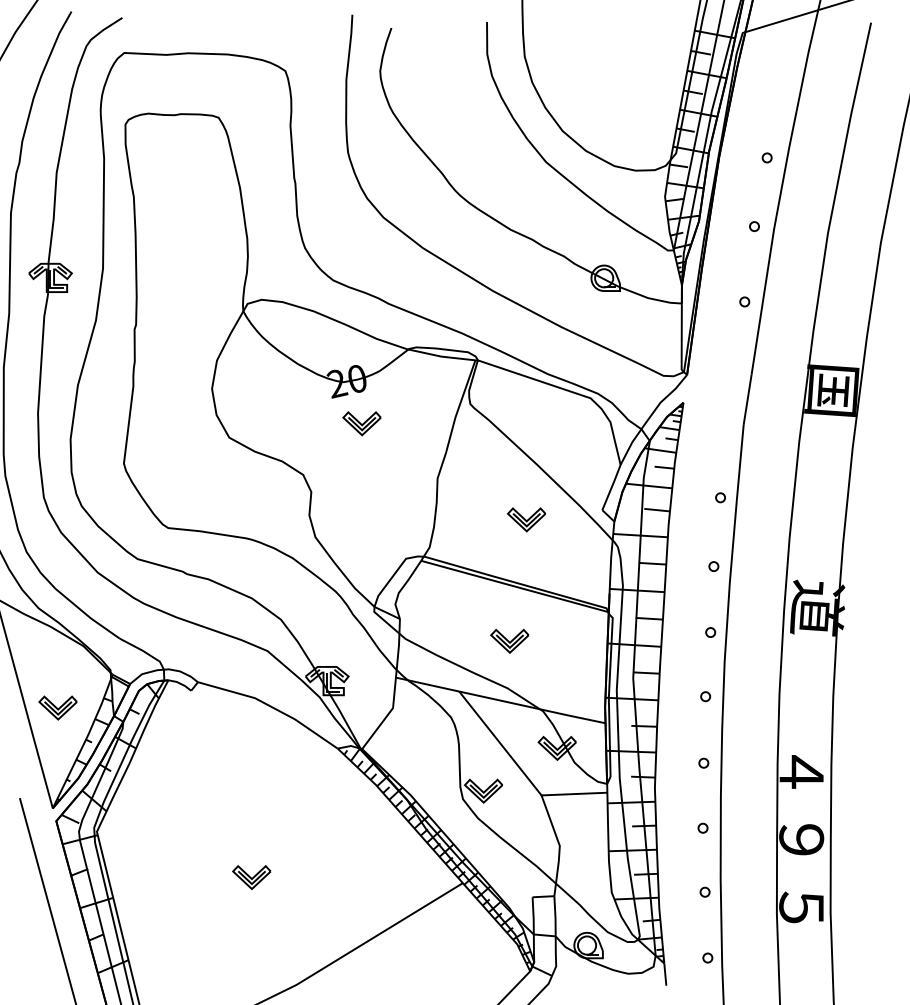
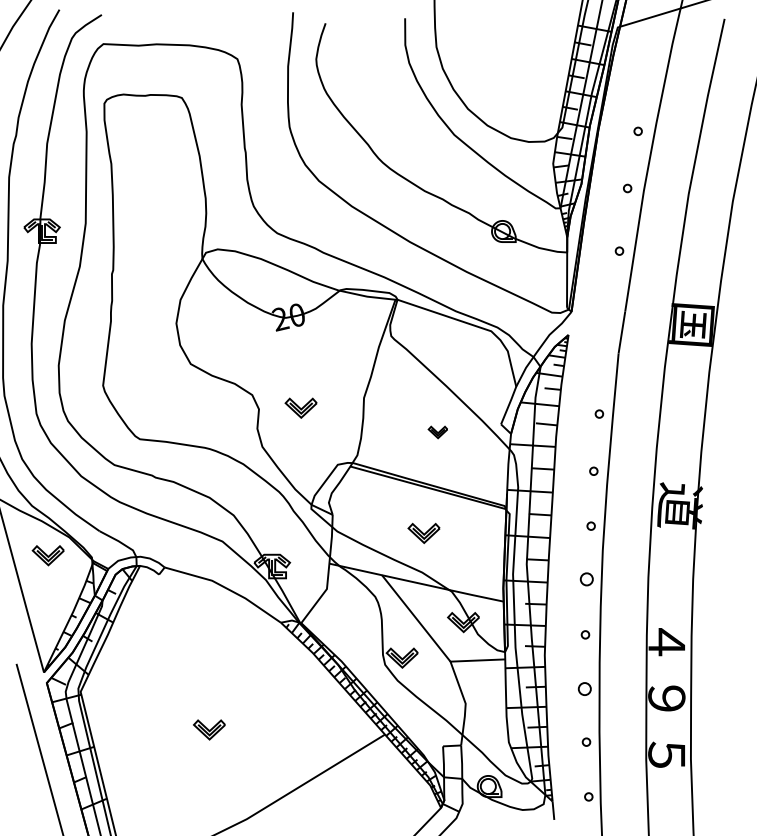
part: (361, 423) -> (300, 408), moved
part: (526, 519) -> (437, 432), size x0.6
part: (705, 696) -> (586, 579), size x1.6
part: (57, 707) -> (47, 555), moved
part: (702, 827) -> (584, 688), size x1.6

